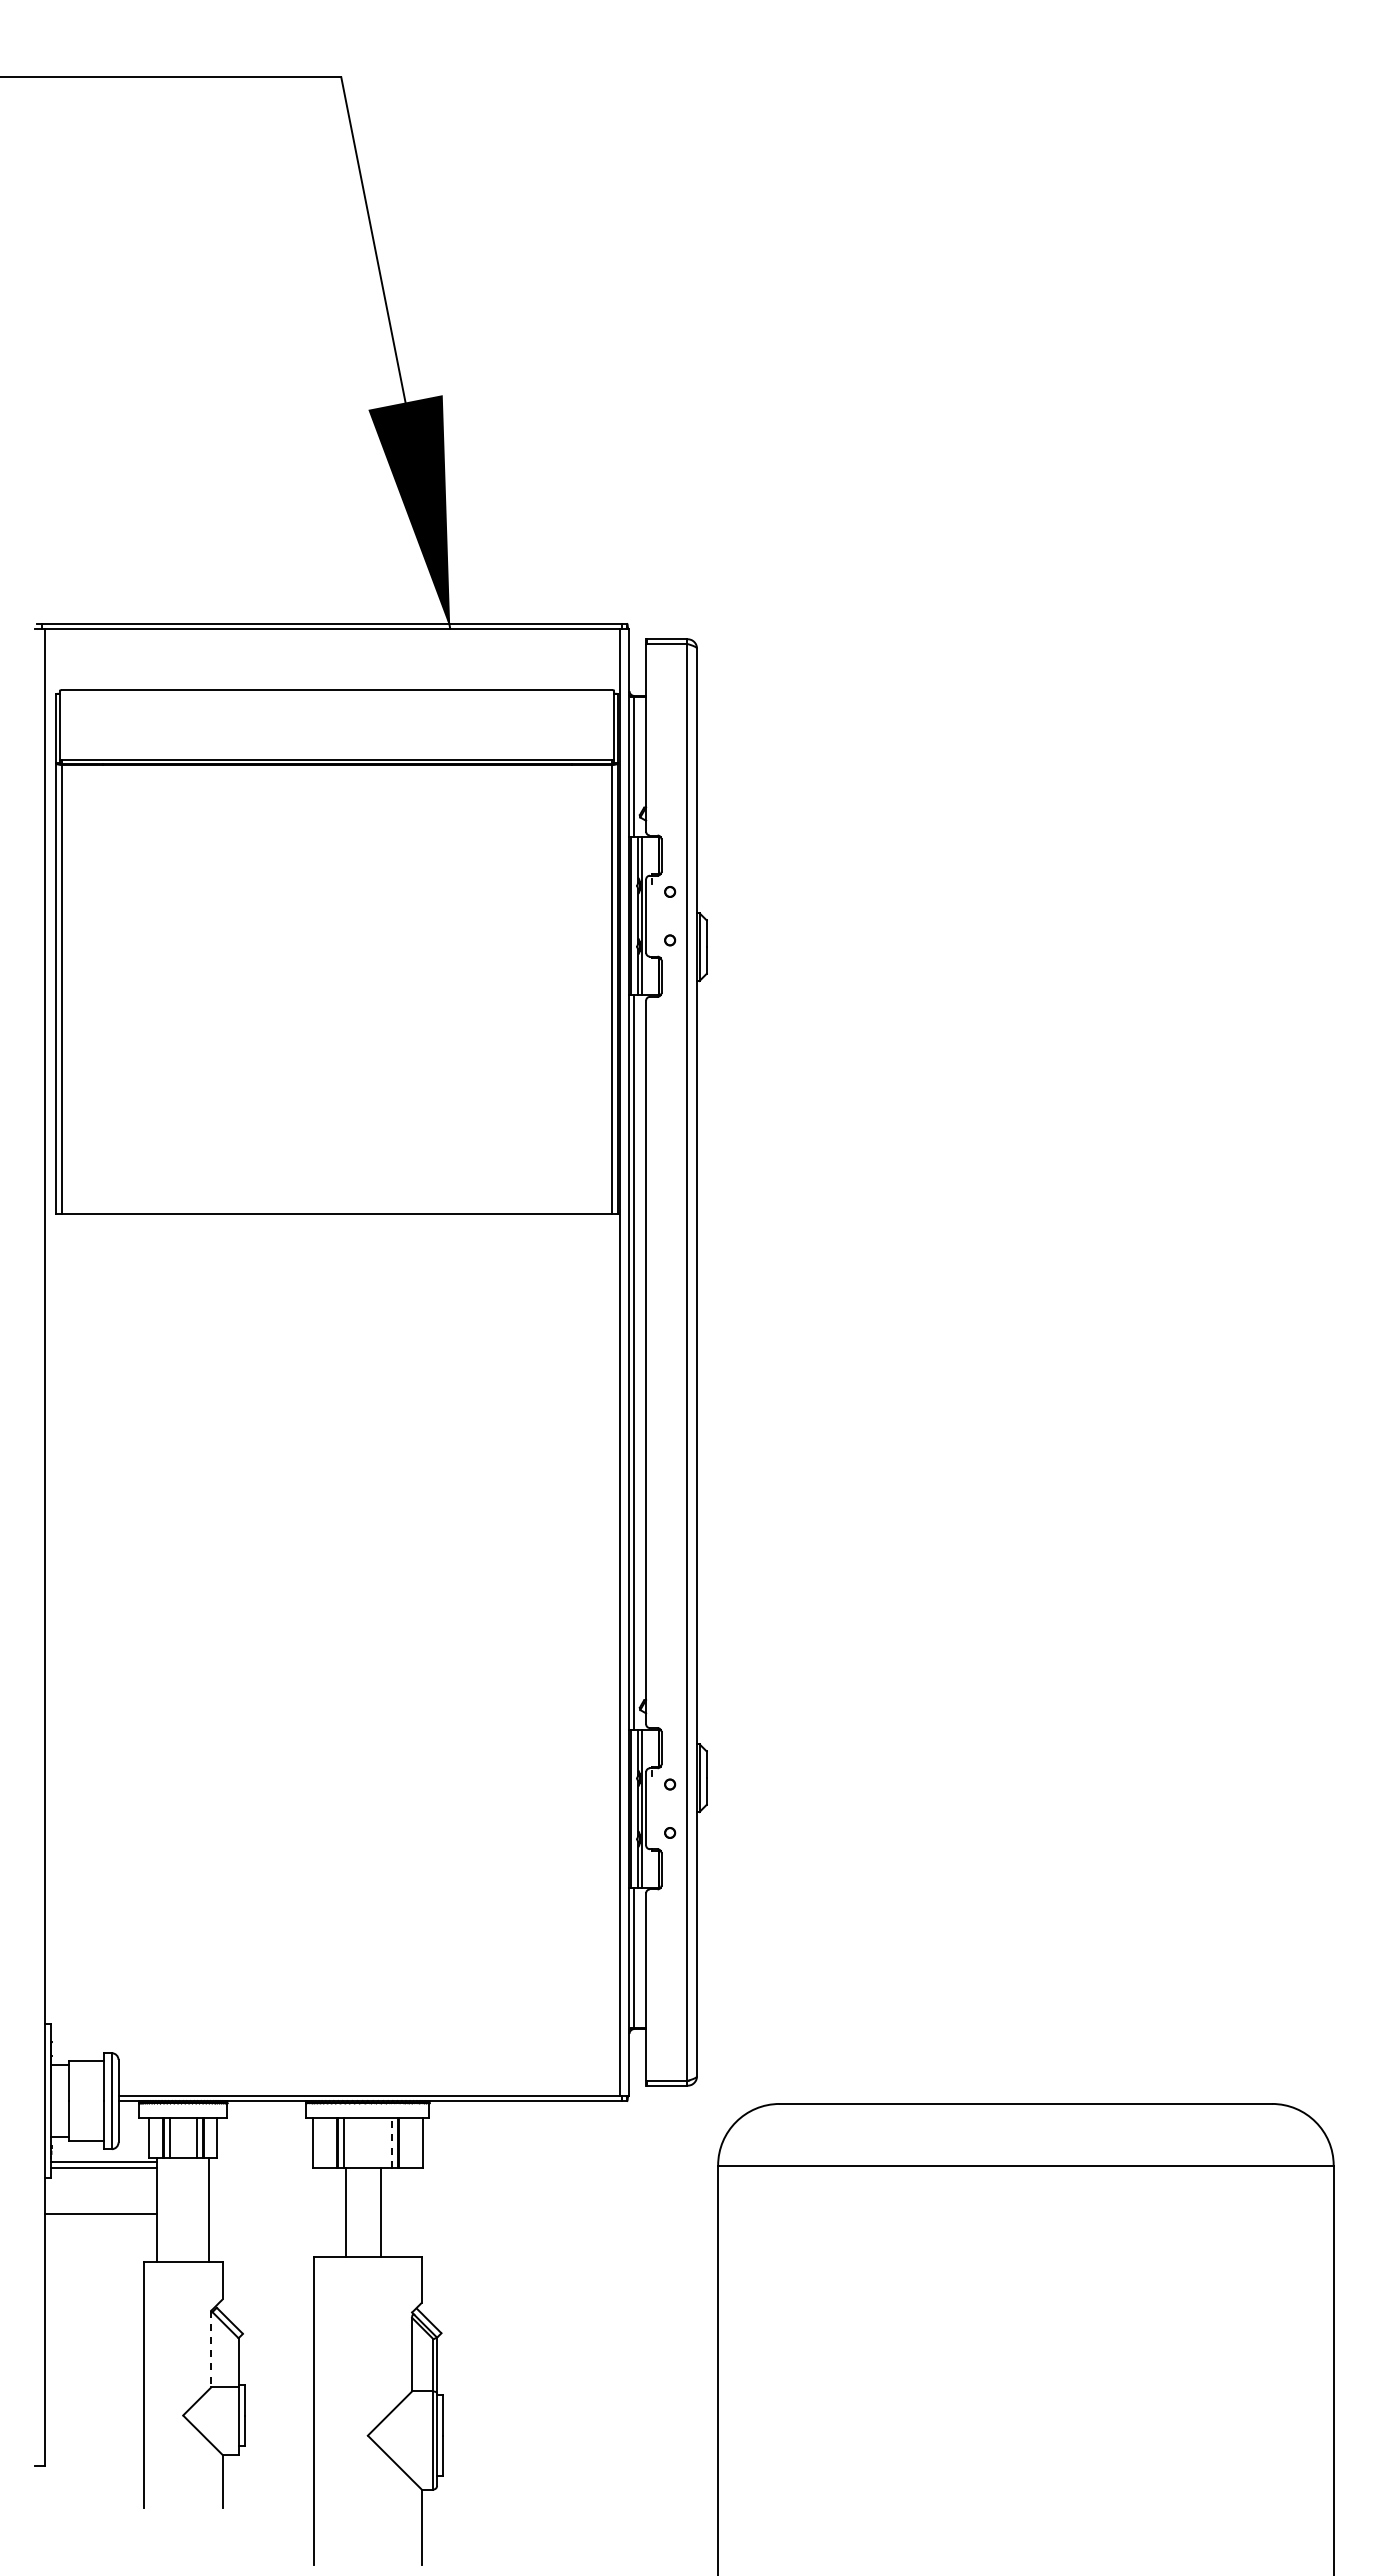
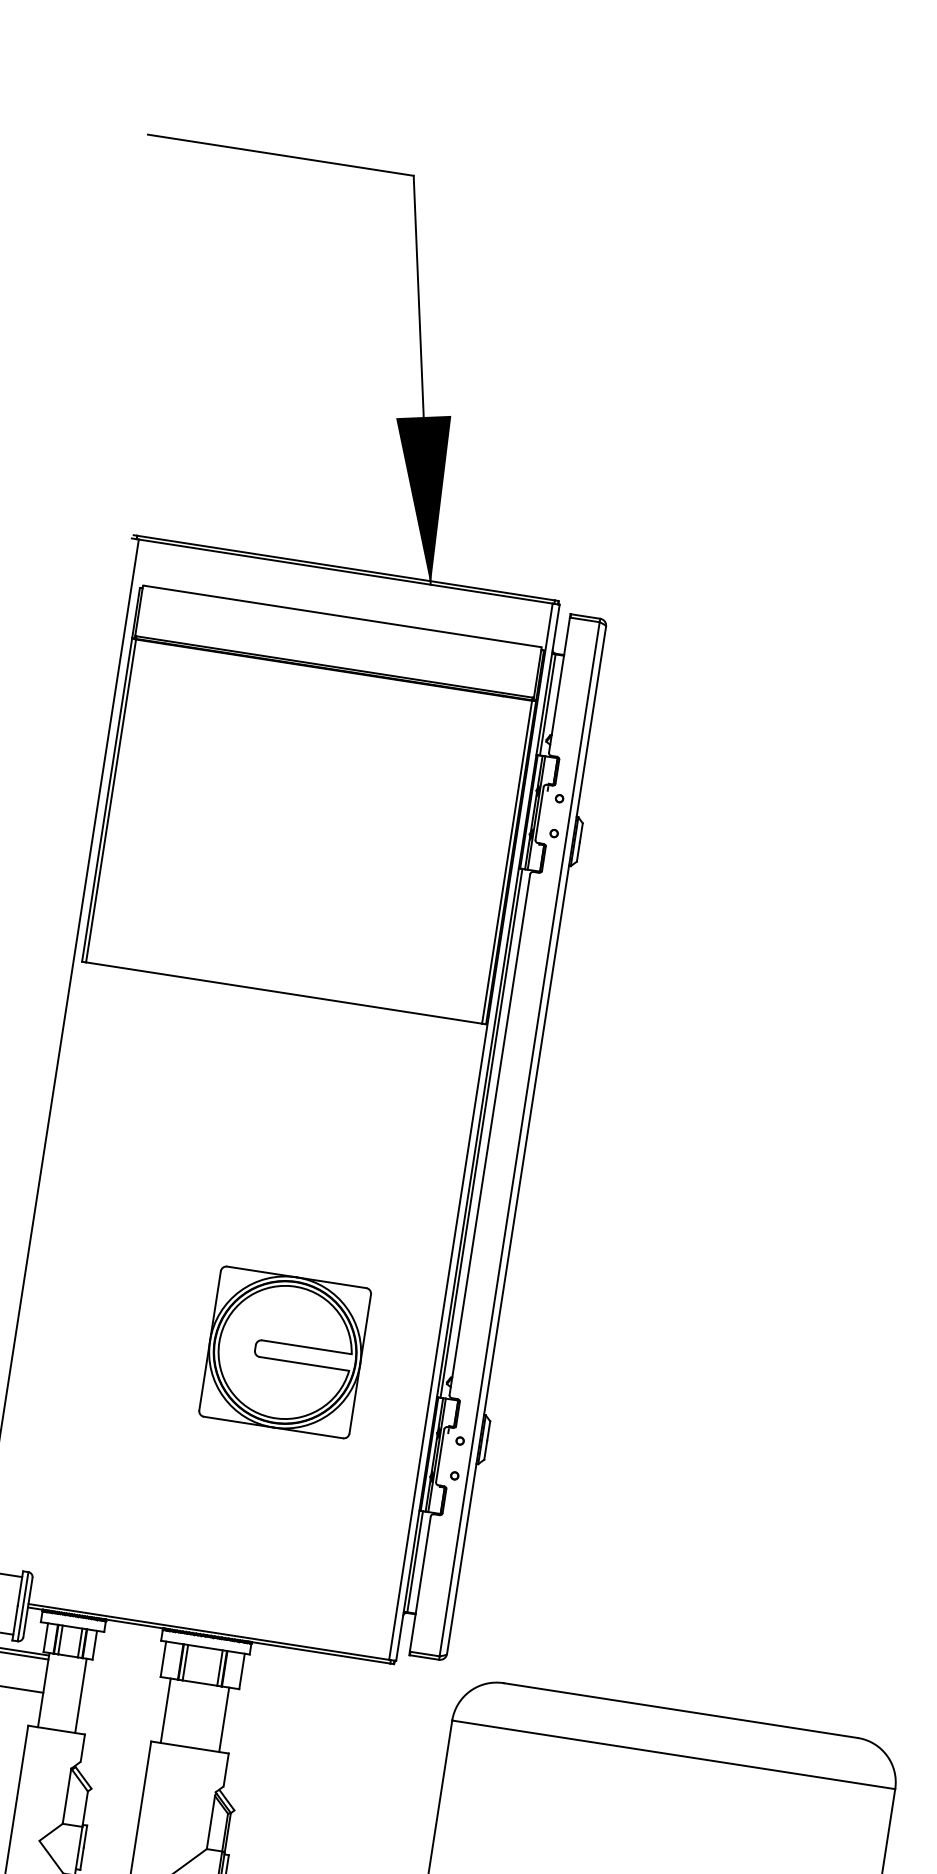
part: (413, 1700) -> (284, 1351), added
line: (391, 2143) -> (219, 1668), dashed -> solid
line: (345, 2212) -> (224, 1719), moved
line: (381, 2212) -> (165, 1710), moved
line: (211, 2349) -> (67, 1796), dashed -> solid

